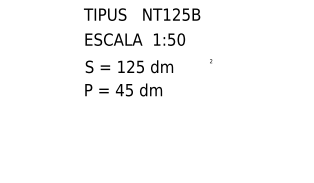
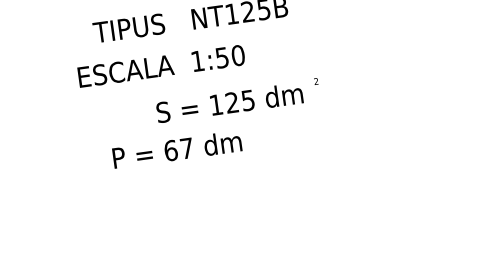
text: (134, 39) -> (160, 66), moved
text: (129, 66) -> (229, 102), moved
text: (123, 89) -> (176, 148), 45 -> 67

